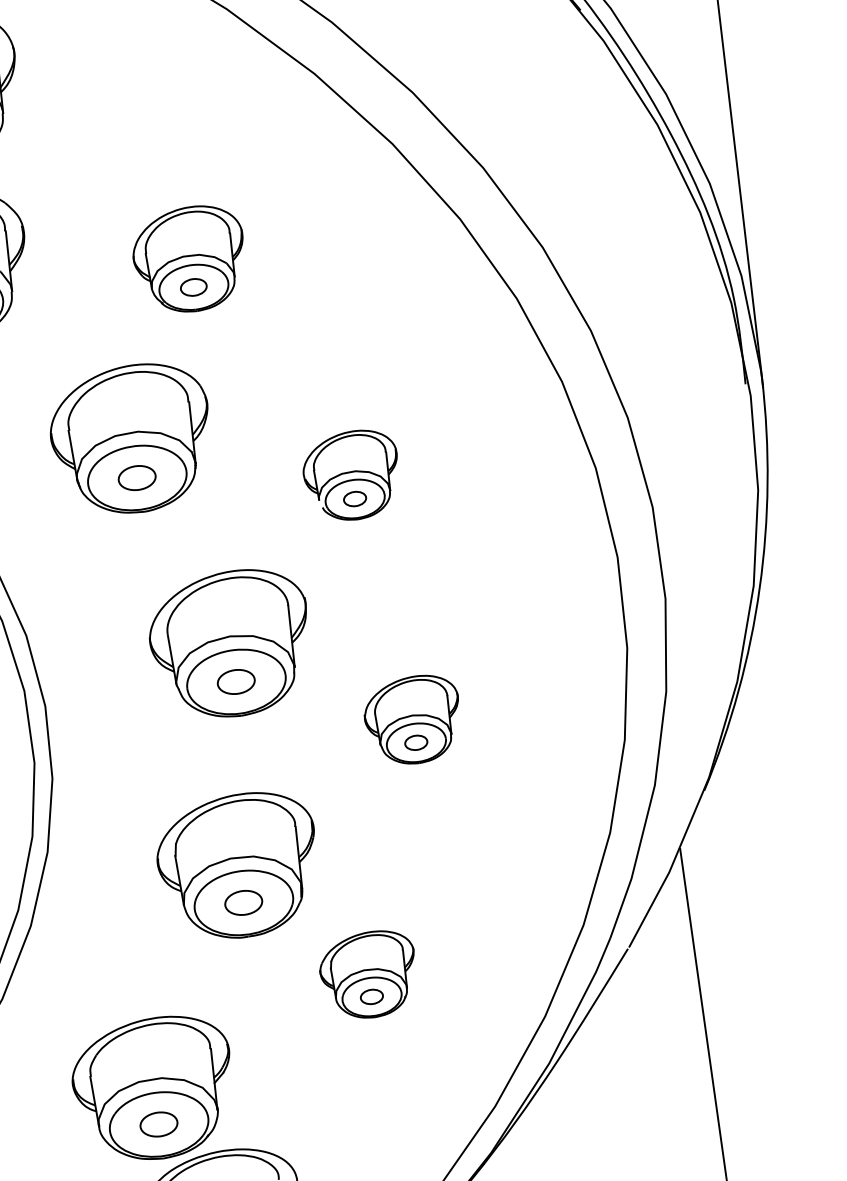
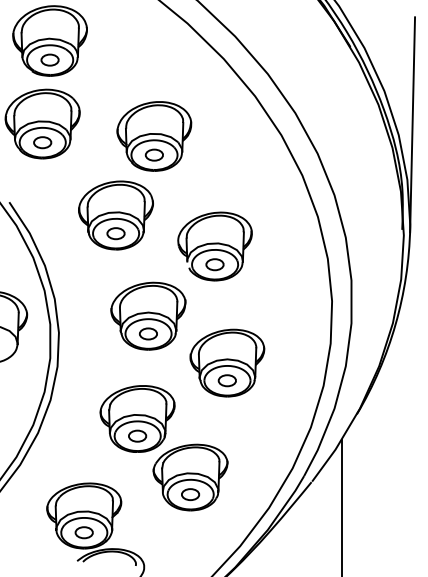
part: (190, 259) -> (154, 136), size x1.43
part: (350, 475) -> (214, 246), size x1.67
part: (413, 719) -> (227, 362), size x1.67
part: (368, 975) -> (190, 477), size x1.67

